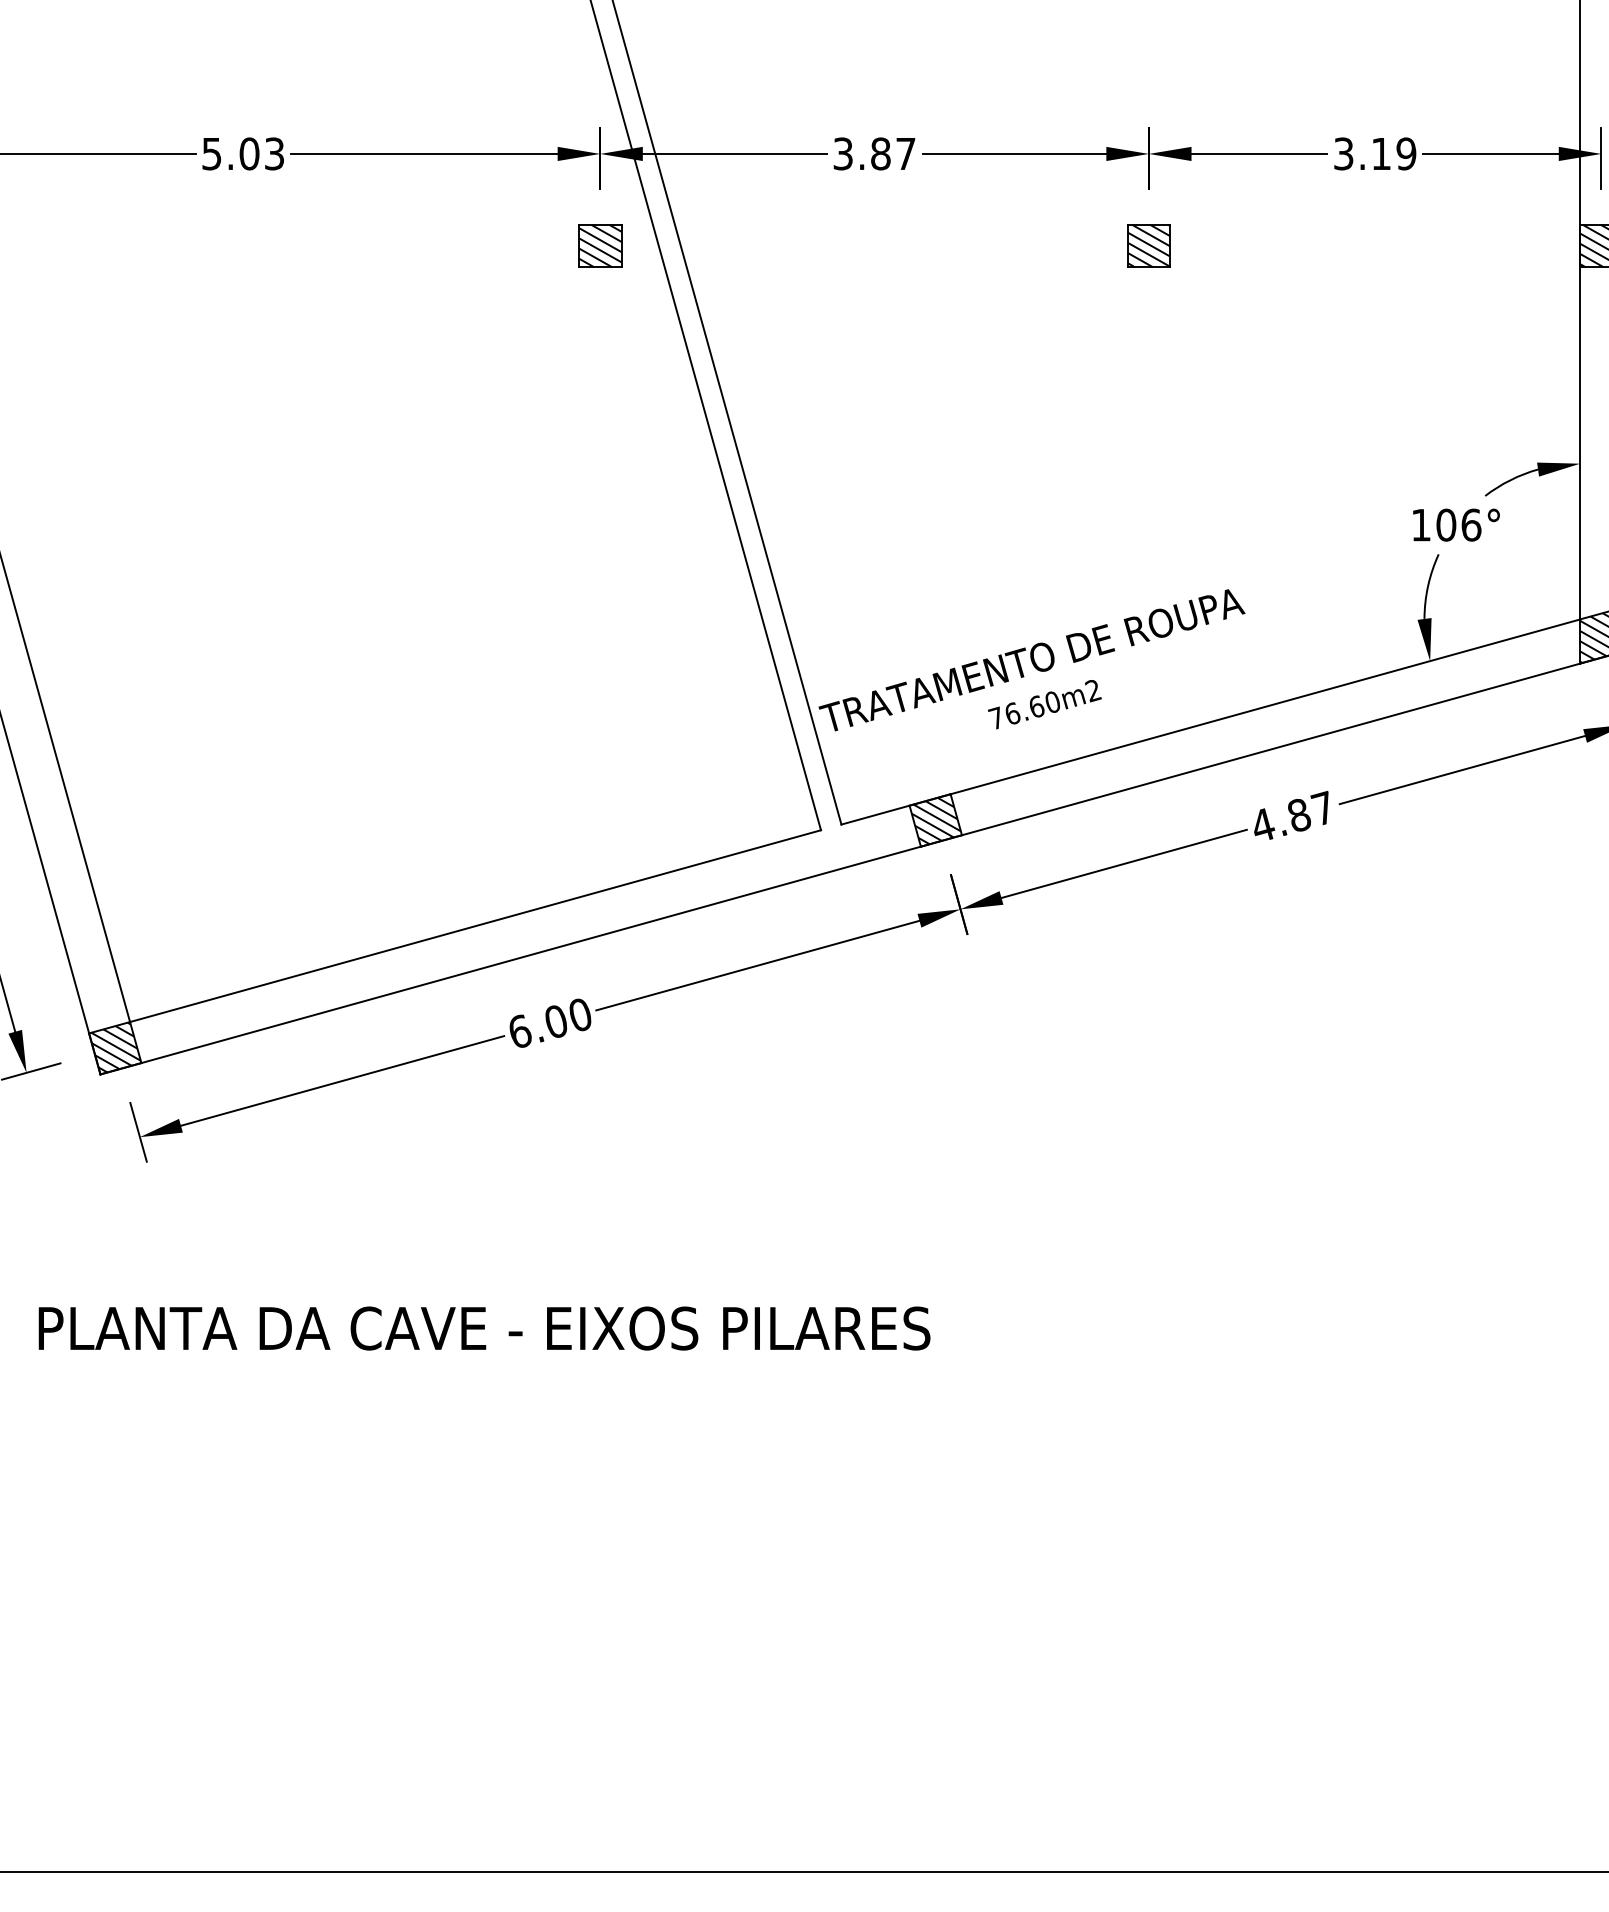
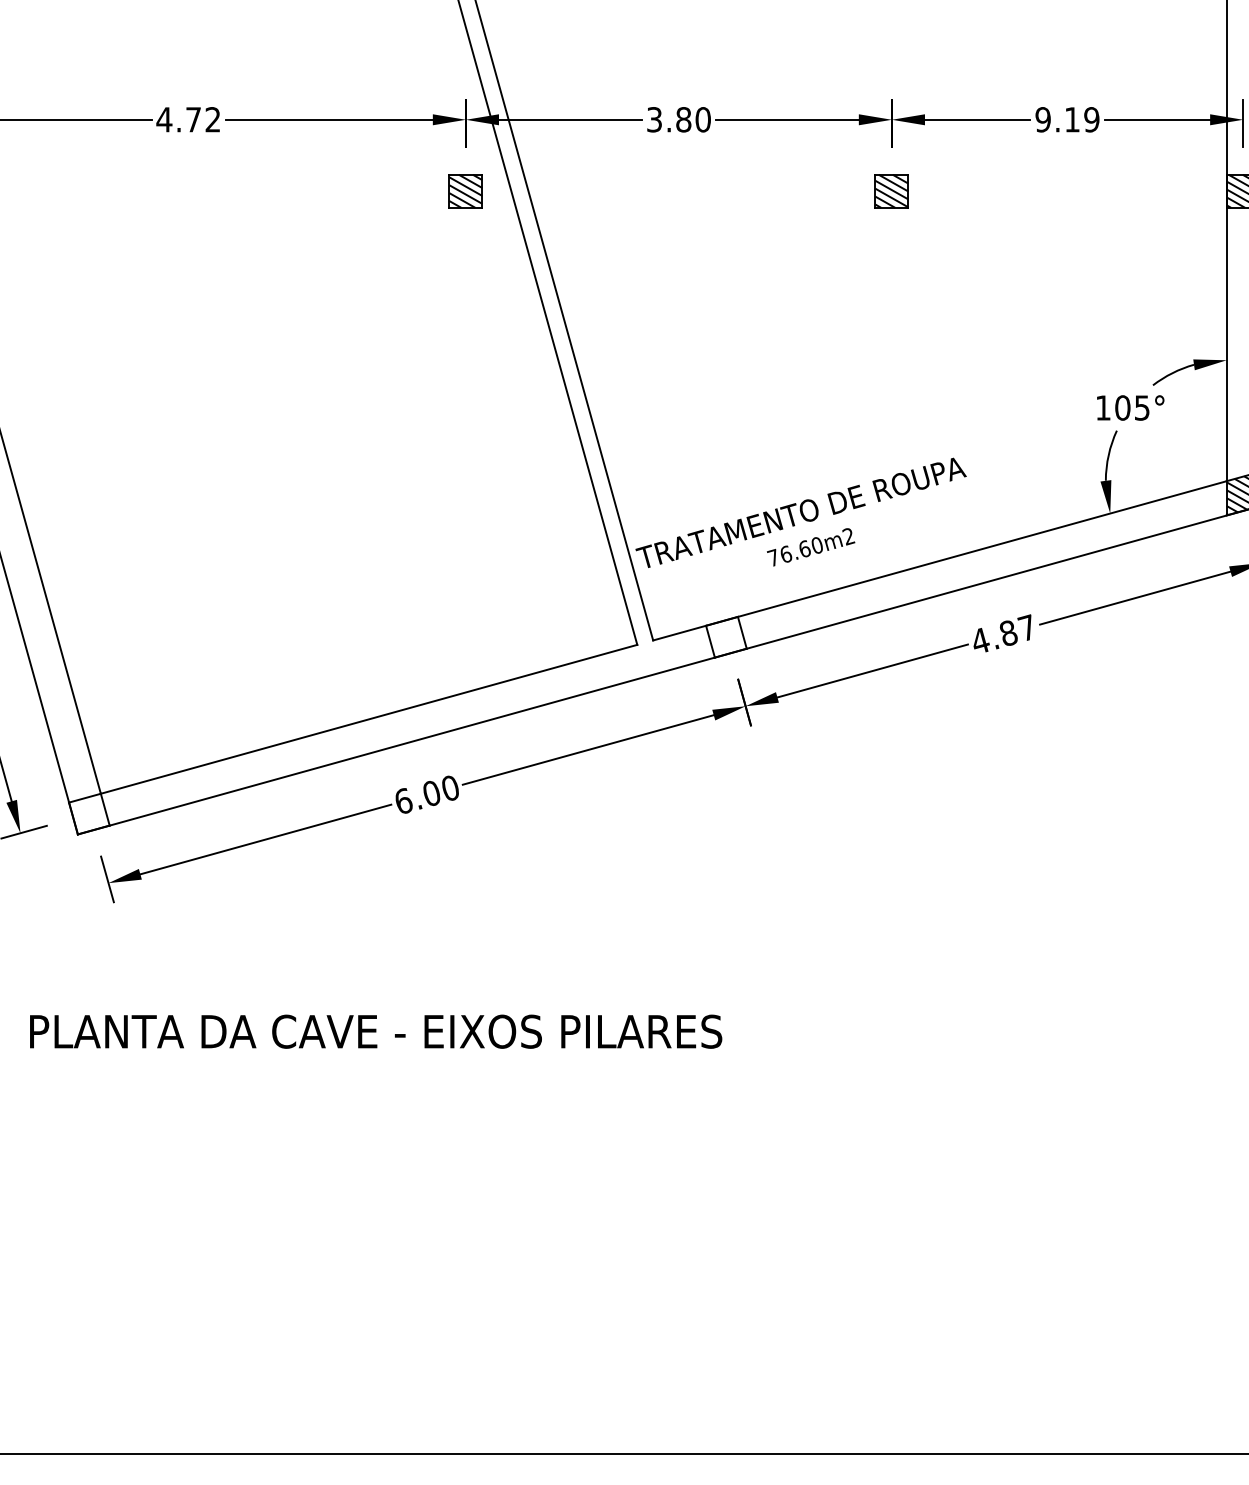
text: (242, 153) -> (188, 119), 5.03 -> 4.72
text: (905, 153) -> (702, 119), 3.87 -> 3.80
text: (1343, 153) -> (1042, 119), 3.19 -> 9.19
text: (1471, 524) -> (1142, 407), 106° -> 105°
hatch: (935, 819) -> (726, 636), removed
hatch: (115, 1047) -> (89, 813), removed

